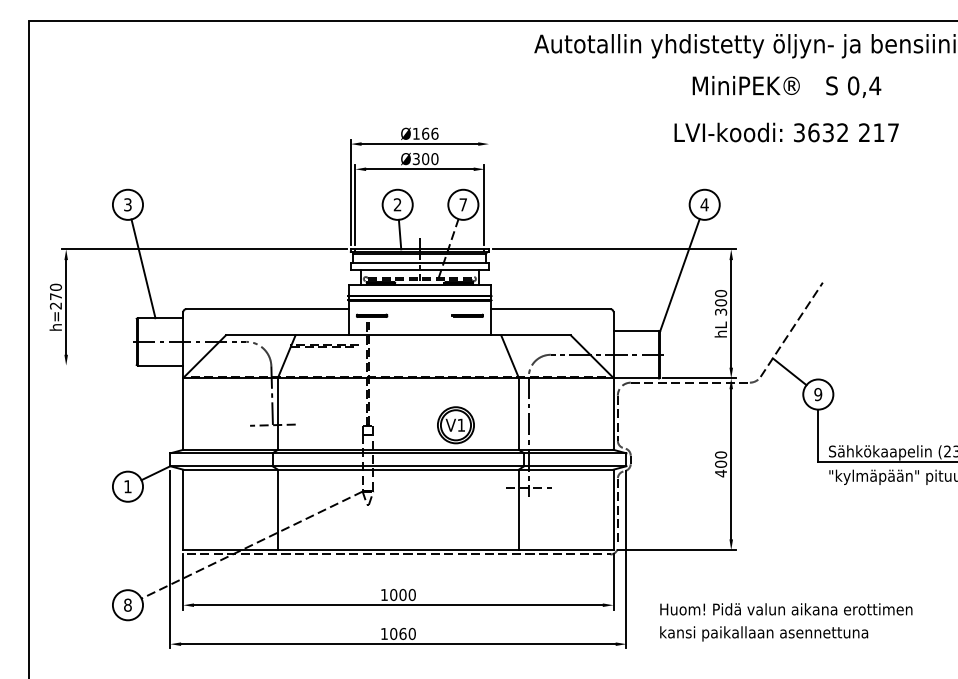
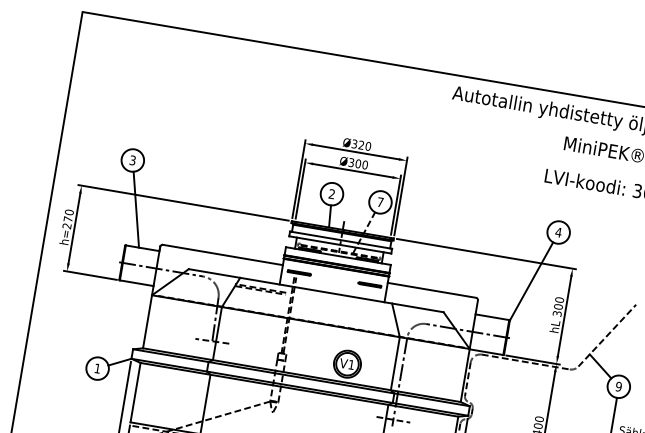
text: (425, 133) -> (361, 144), Ø166 -> Ø320
line: (488, 192) -> (400, 196), added
line: (97, 365) -> (90, 275), added

